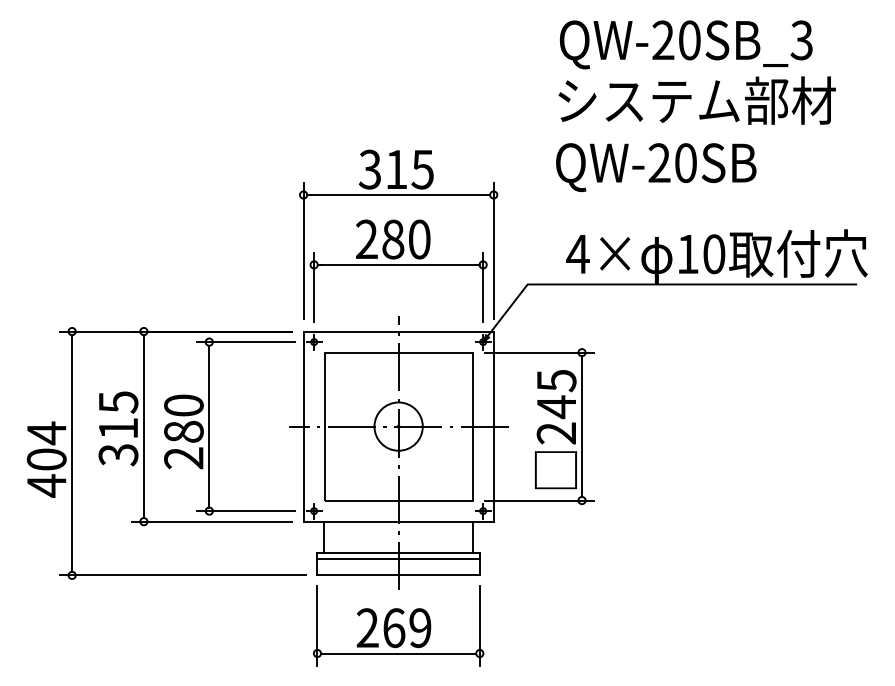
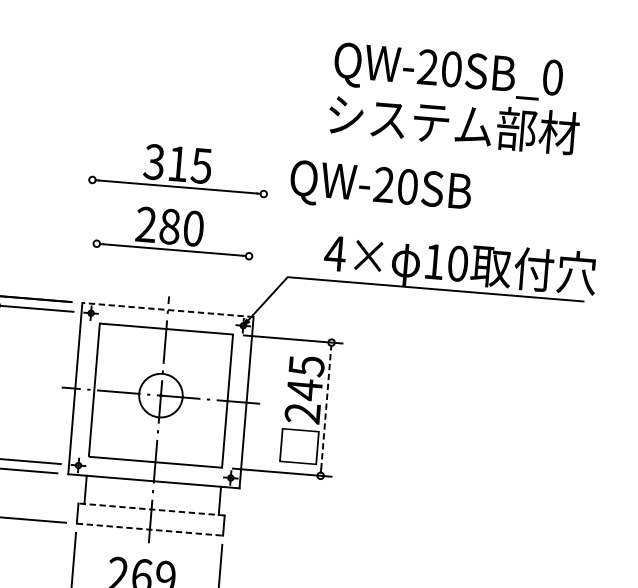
text: (801, 40) -> (552, 77), QW-20SB_3 -> QW-20SB_0
text: (656, 167) -> (380, 188), moved
line: (303, 250) -> (88, 229), removed
line: (493, 250) -> (259, 244), removed
line: (314, 287) -> (95, 264), removed
line: (483, 287) -> (247, 276), removed
line: (398, 331) -> (167, 309), solid -> dashed
line: (582, 426) -> (326, 409), solid -> dashed
line: (398, 553) -> (151, 509), solid -> dashed
line: (398, 559) -> (150, 515), removed
line: (399, 575) -> (150, 529), solid -> dashed

